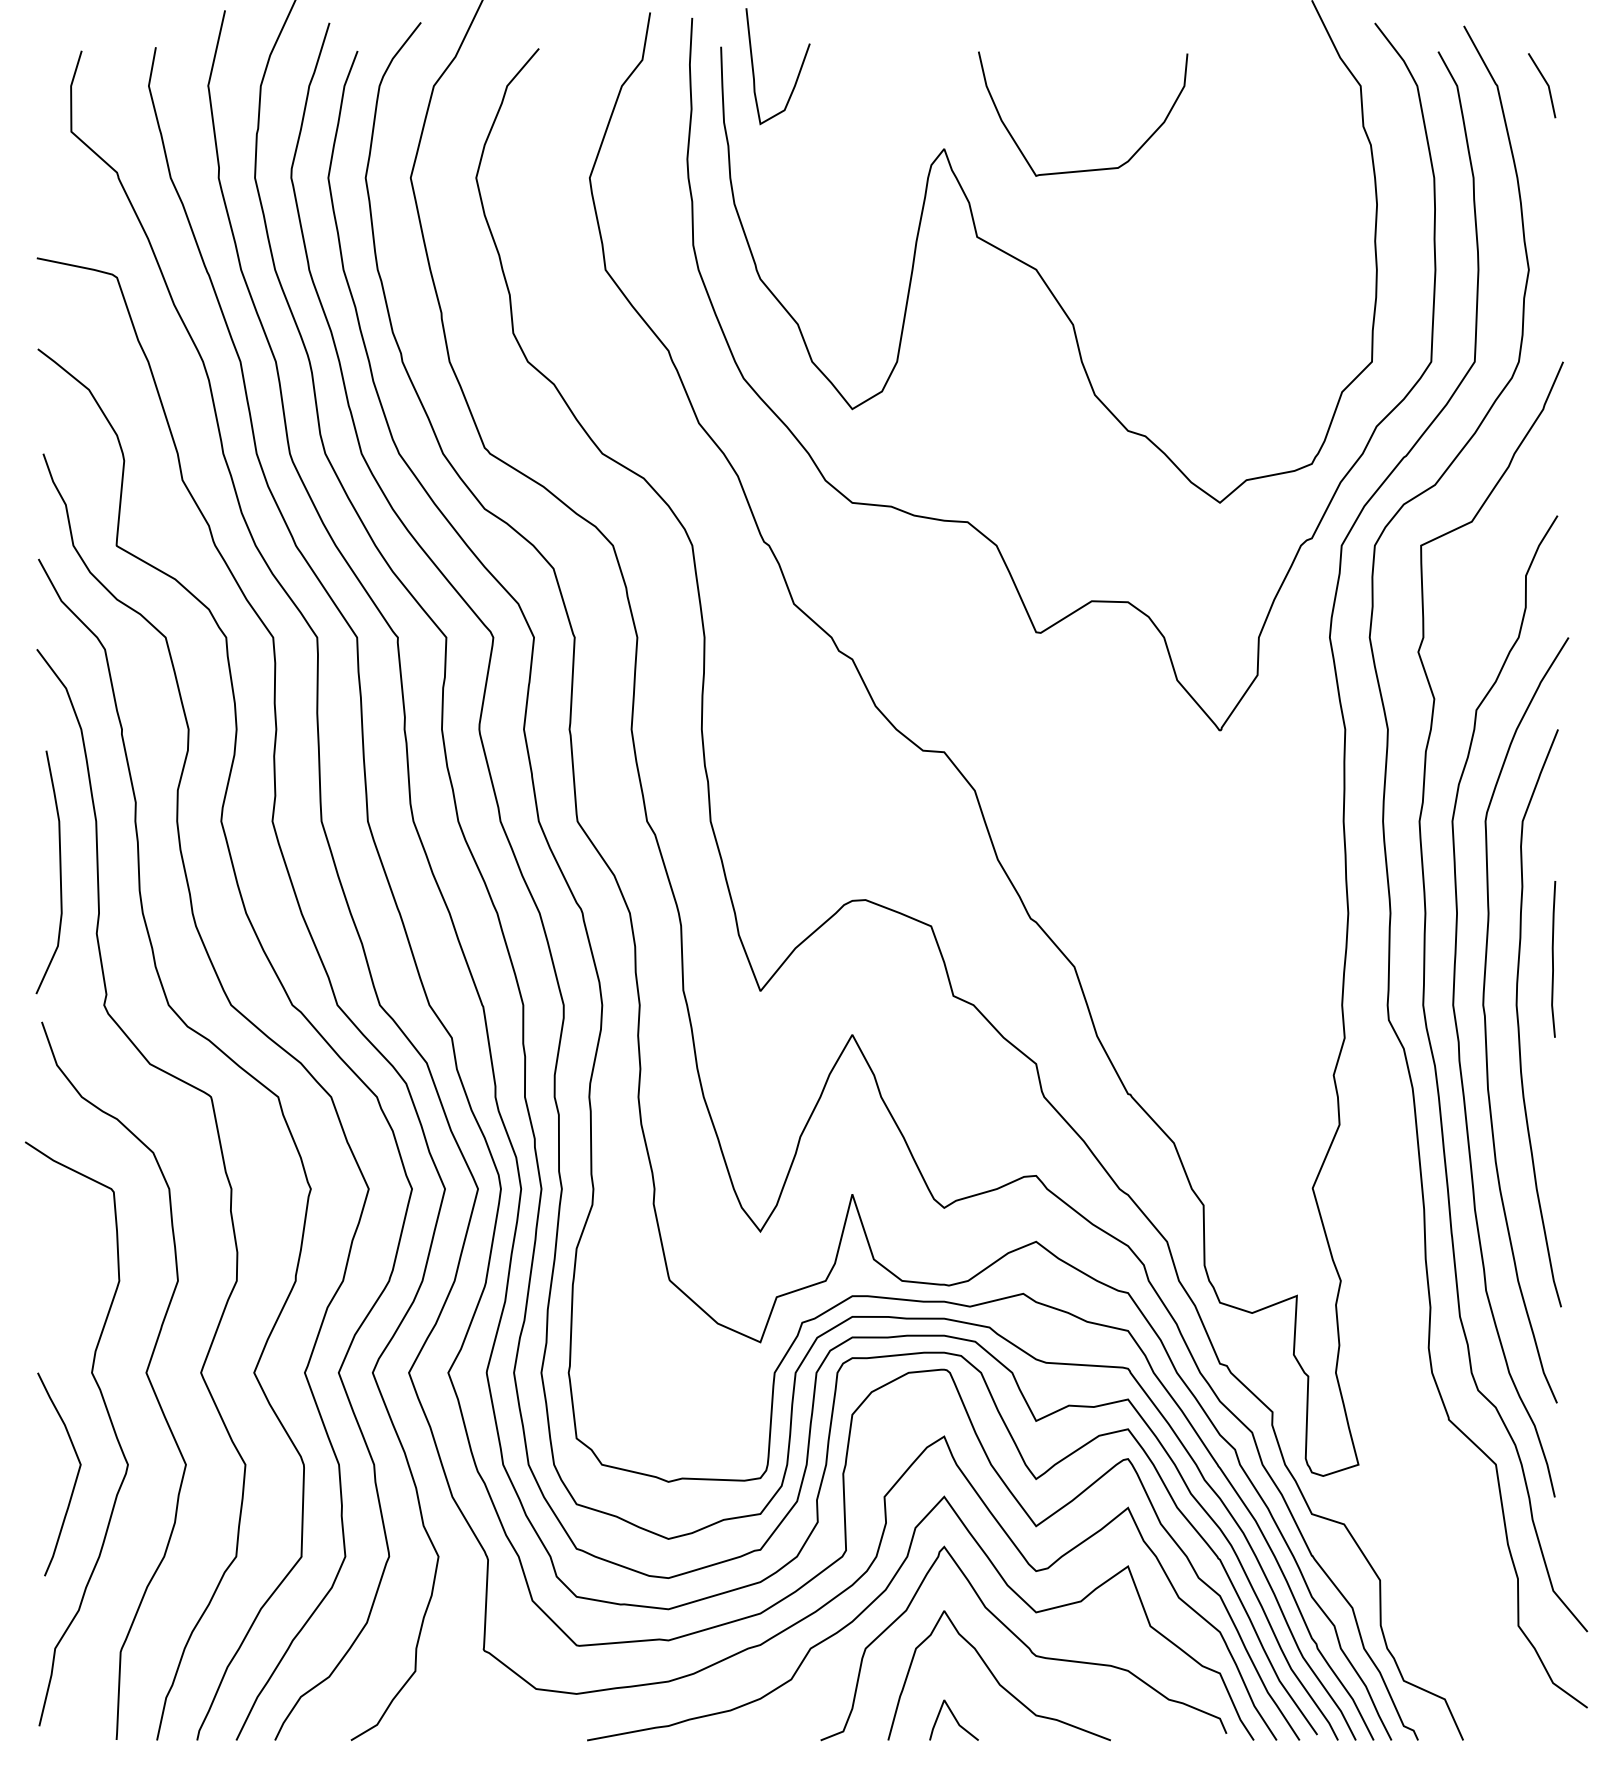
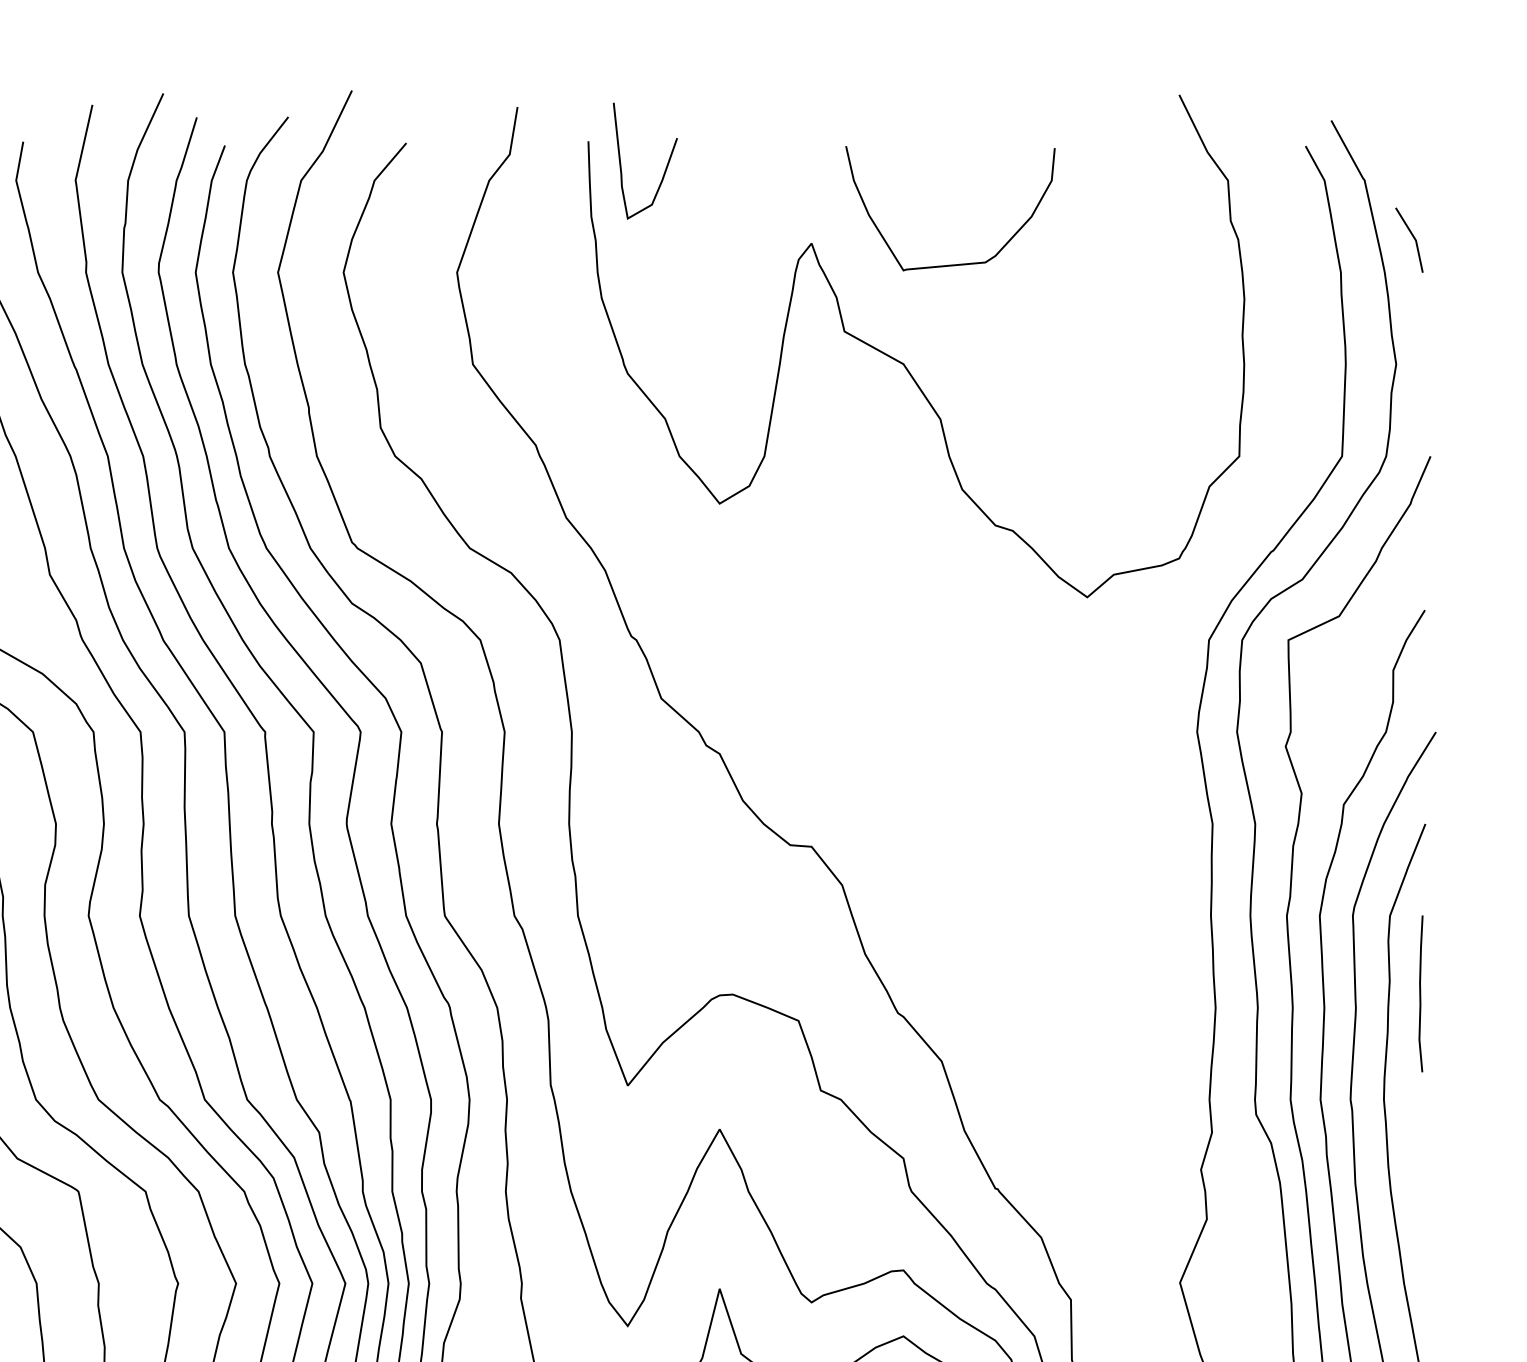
line: (1546, 84) -> (1413, 239), moved
curve: (968, 521) -> (835, 616), removed
curve: (1553, 959) -> (1420, 994), moved

